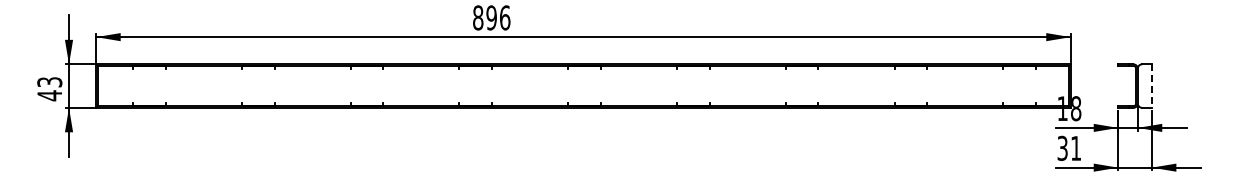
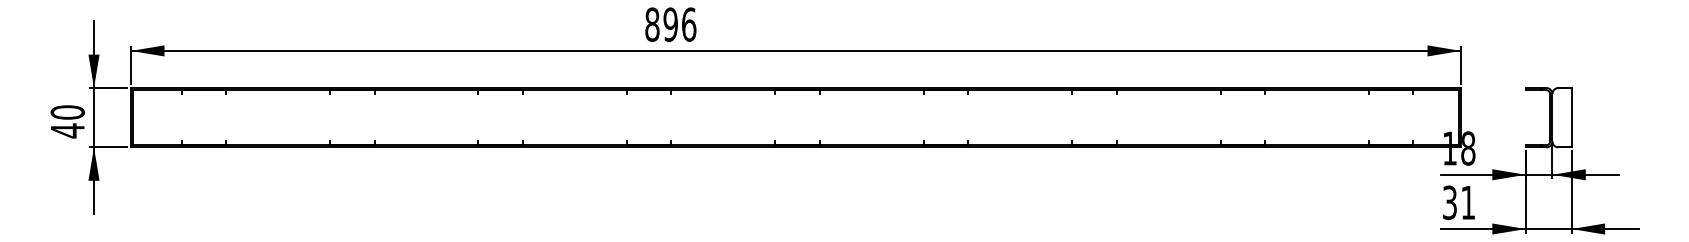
text: (49, 82) -> (67, 112), 43 -> 40
line: (1151, 86) -> (1571, 118), dashed -> solid

